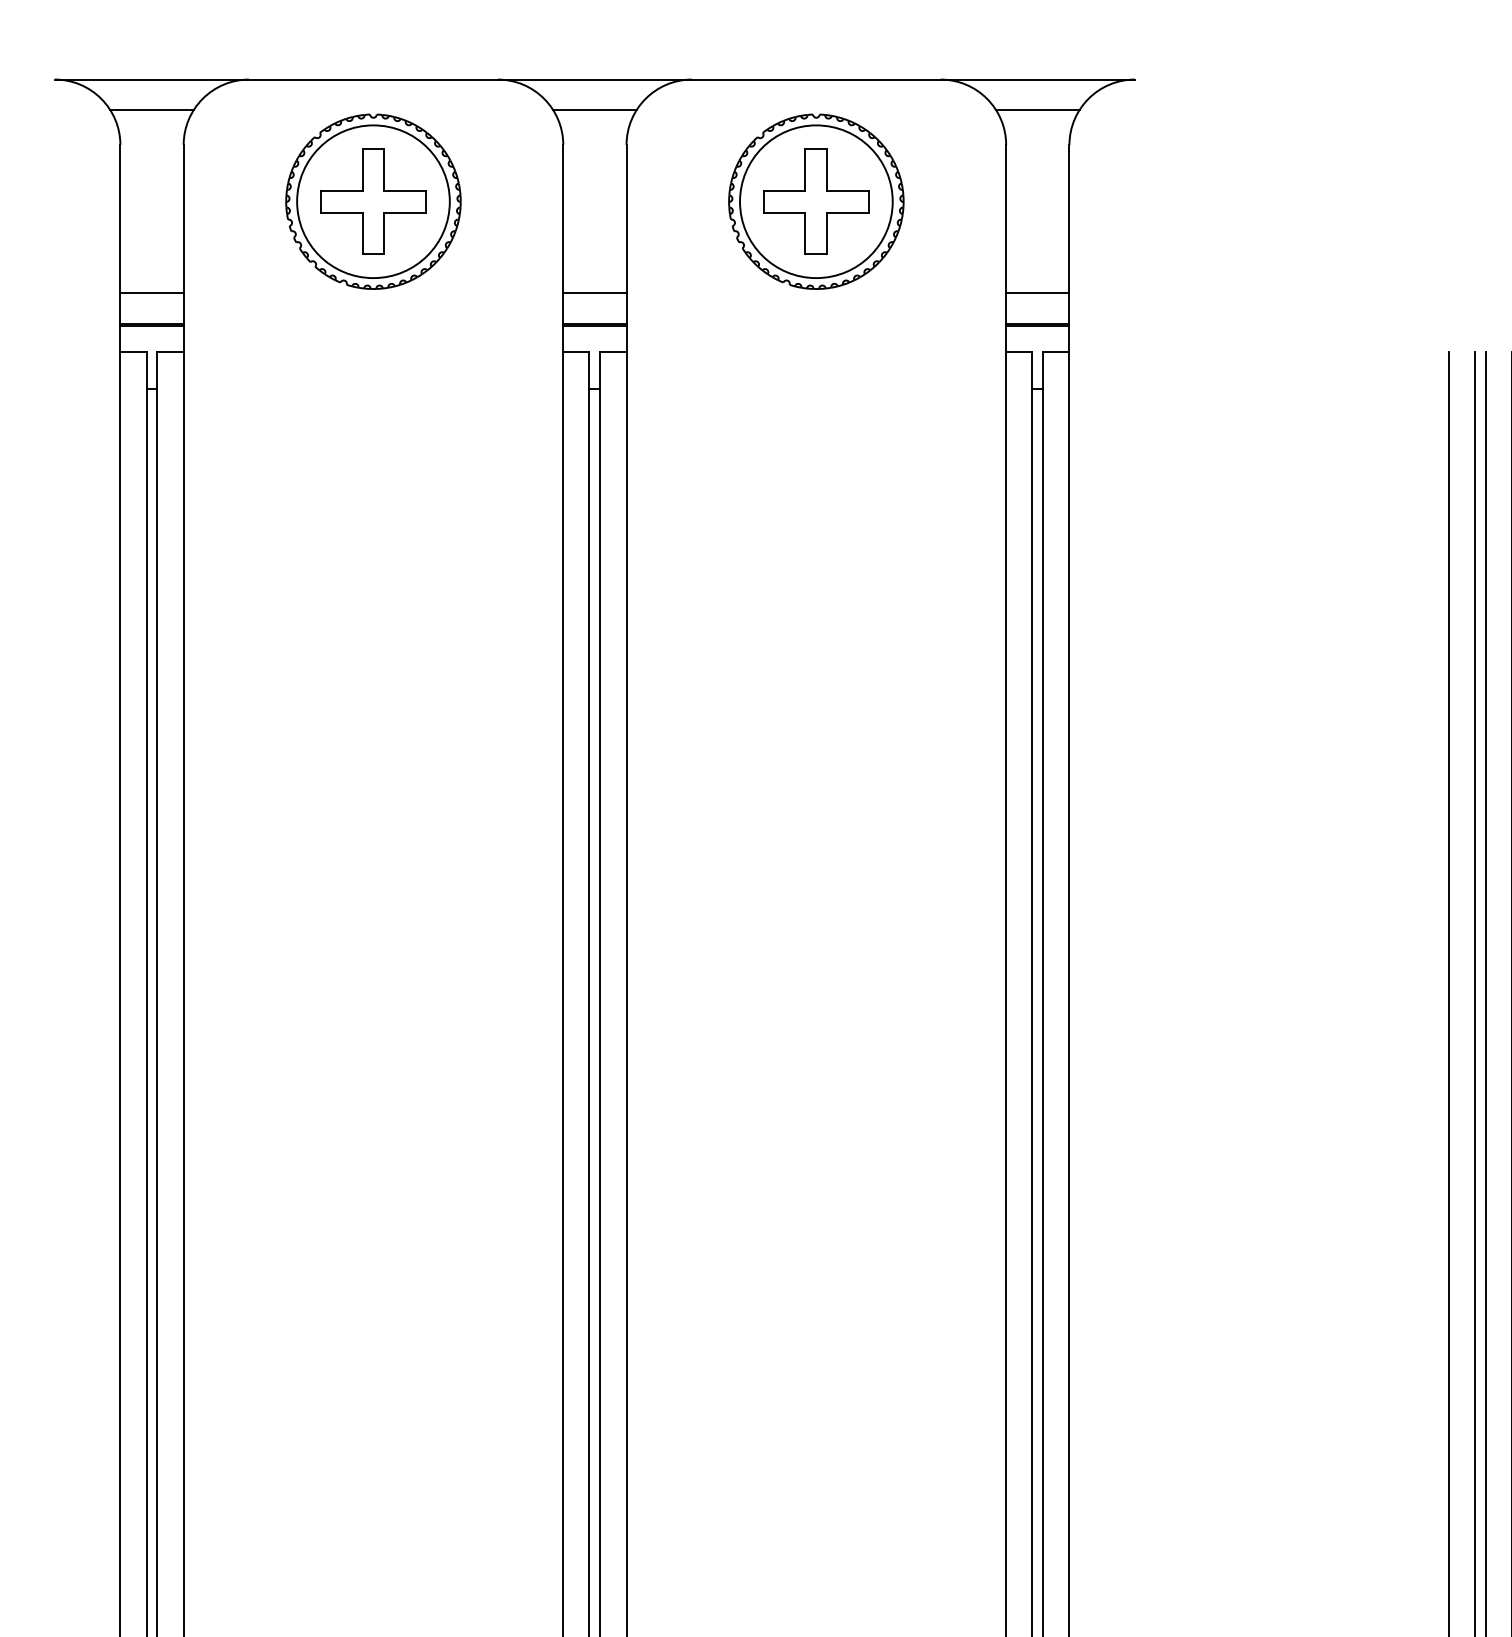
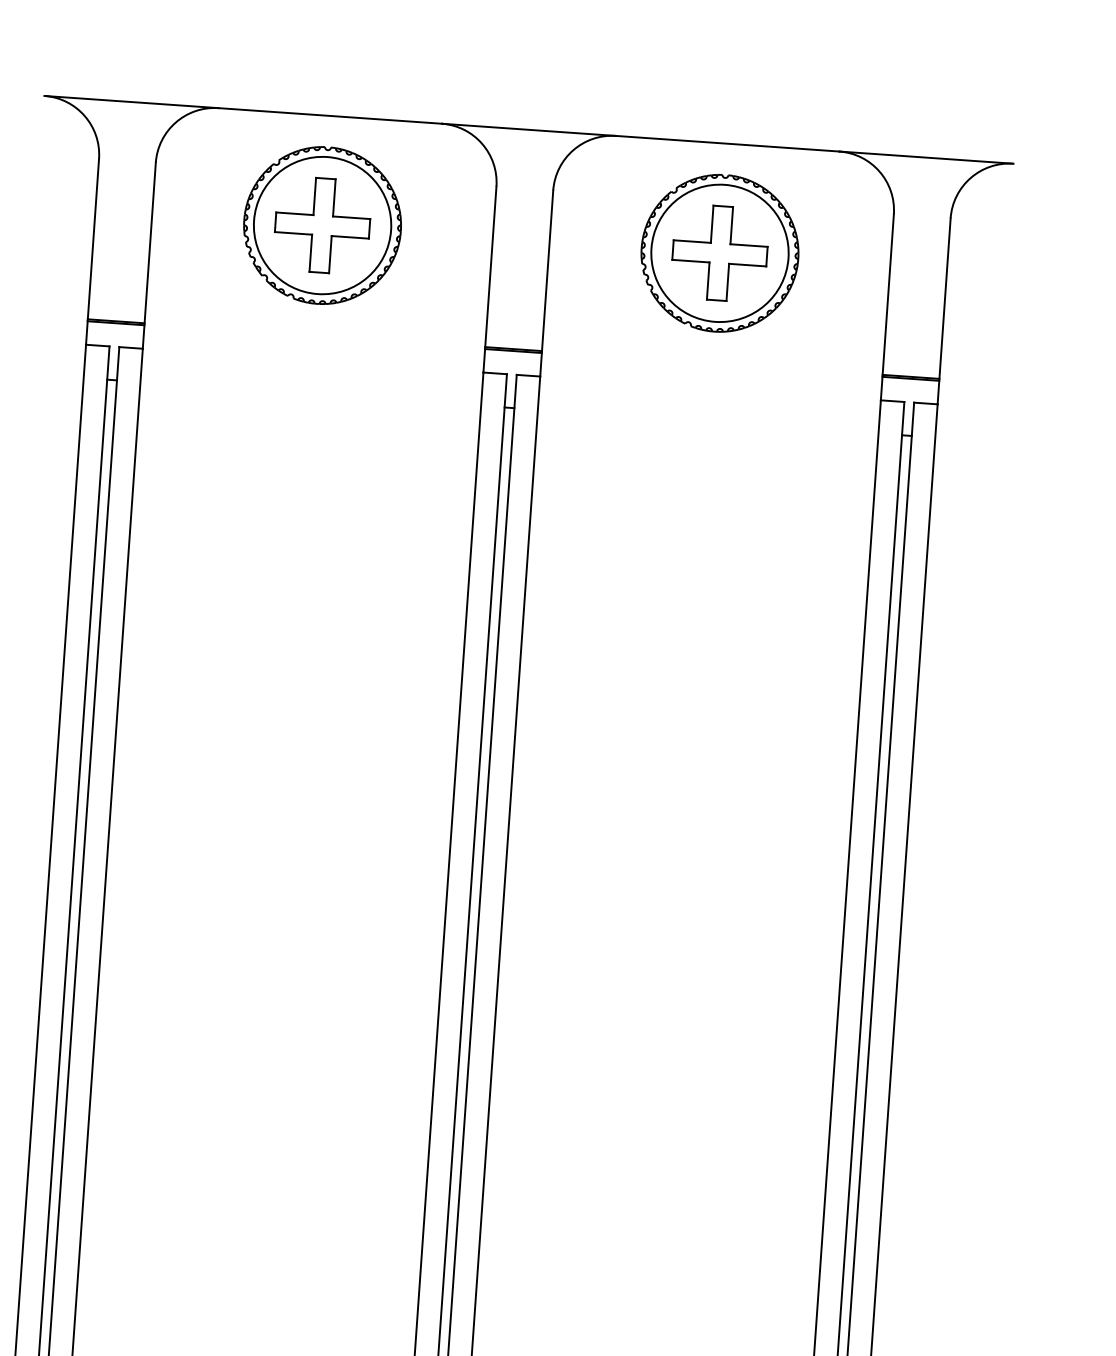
line: (151, 110) -> (129, 129), removed
line: (594, 110) -> (526, 157), removed
line: (1037, 110) -> (924, 185), removed
line: (151, 293) -> (117, 293), removed
line: (594, 293) -> (515, 321), removed
line: (1037, 293) -> (912, 349), removed

